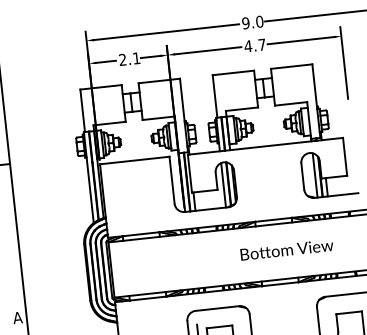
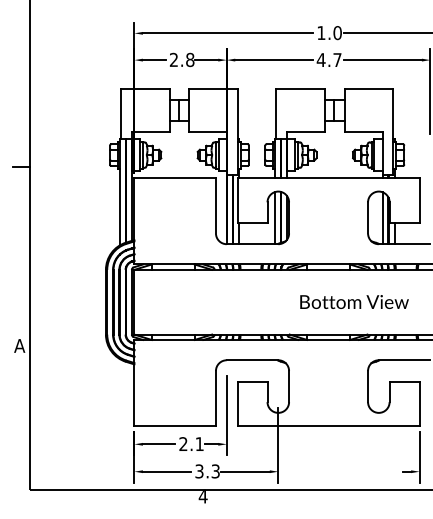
text: (246, 23) -> (321, 33), 9.0 -> 1.0
text: (136, 57) -> (190, 59), 2.1 -> 2.8
text: (286, 249) -> (354, 301), moved

